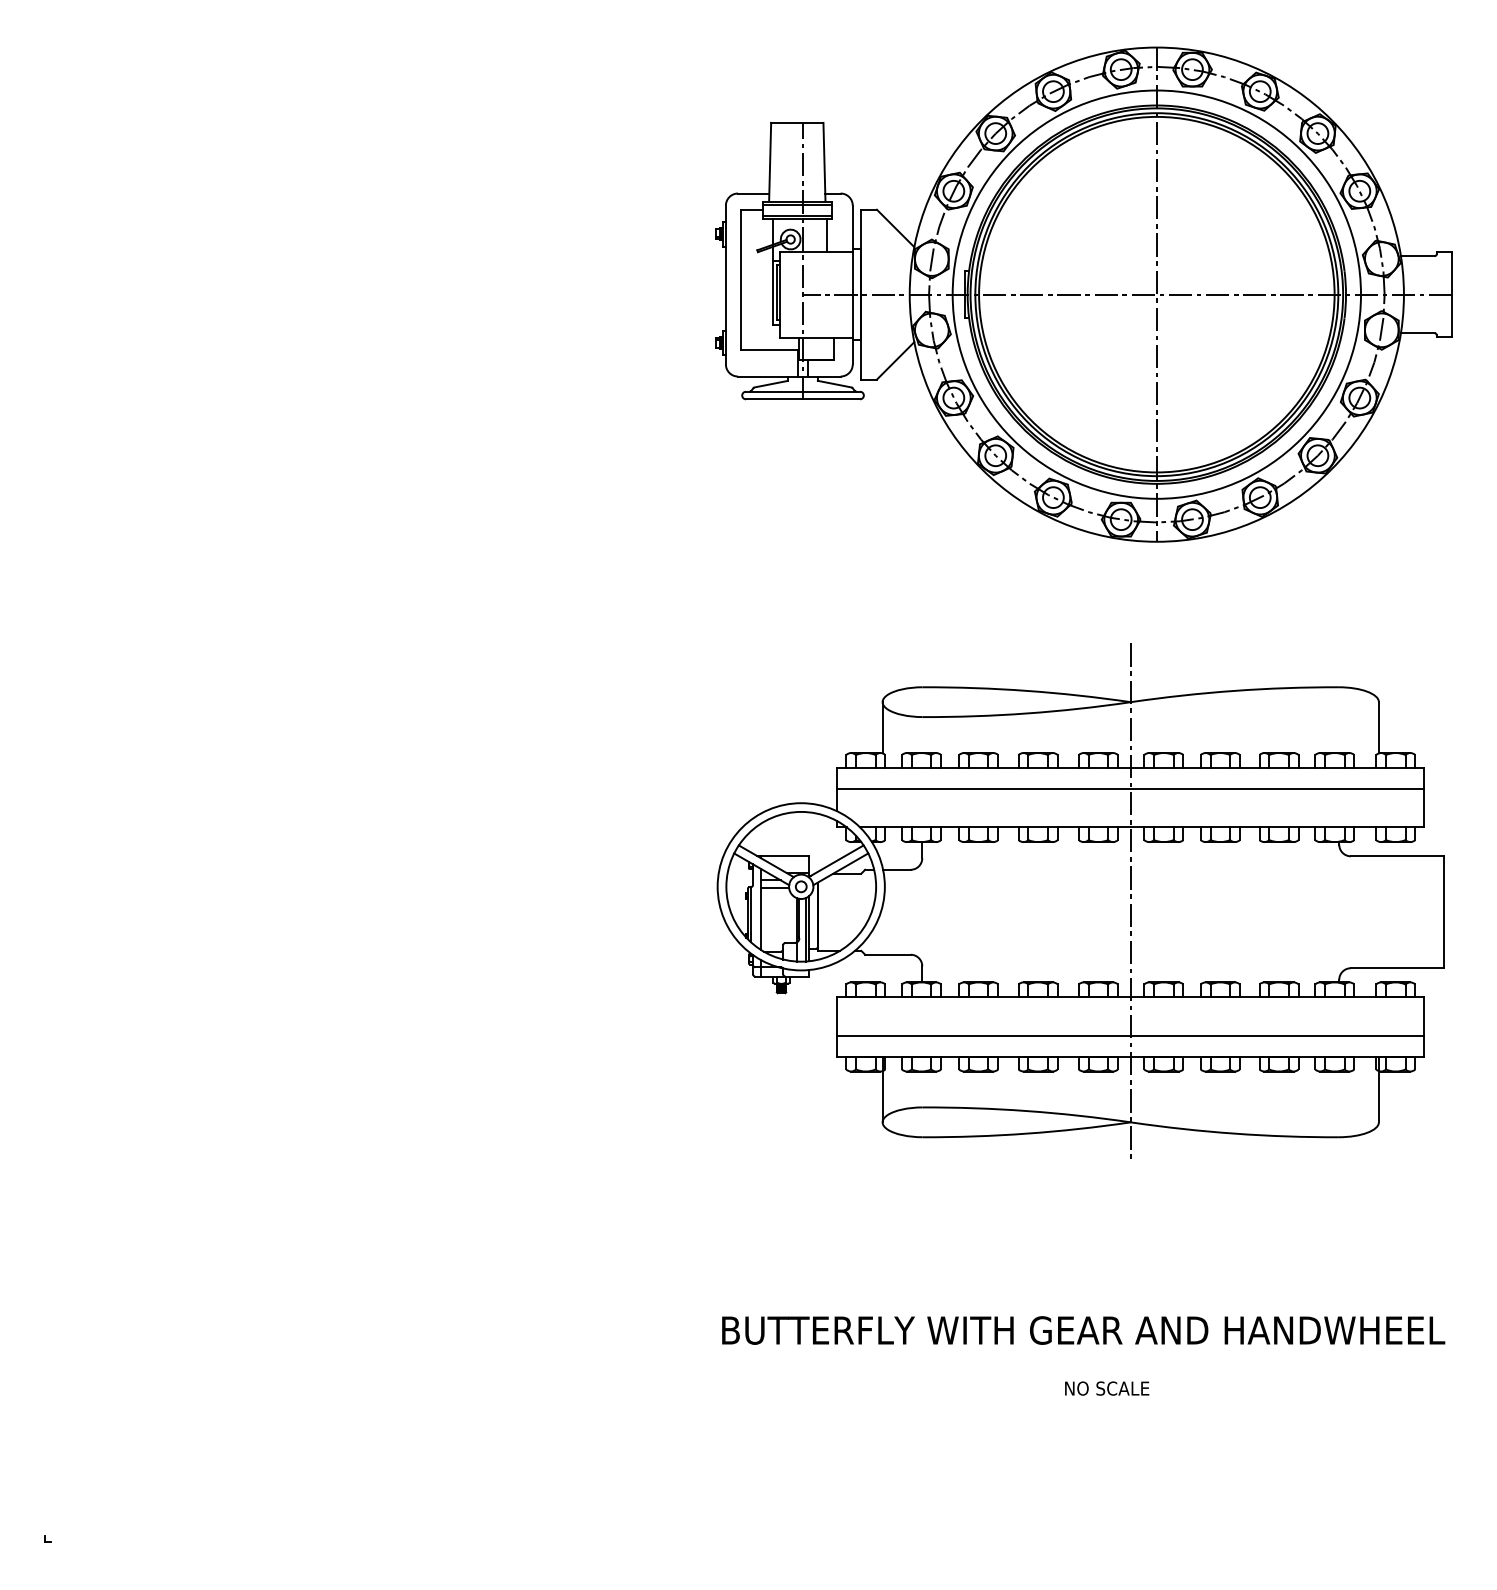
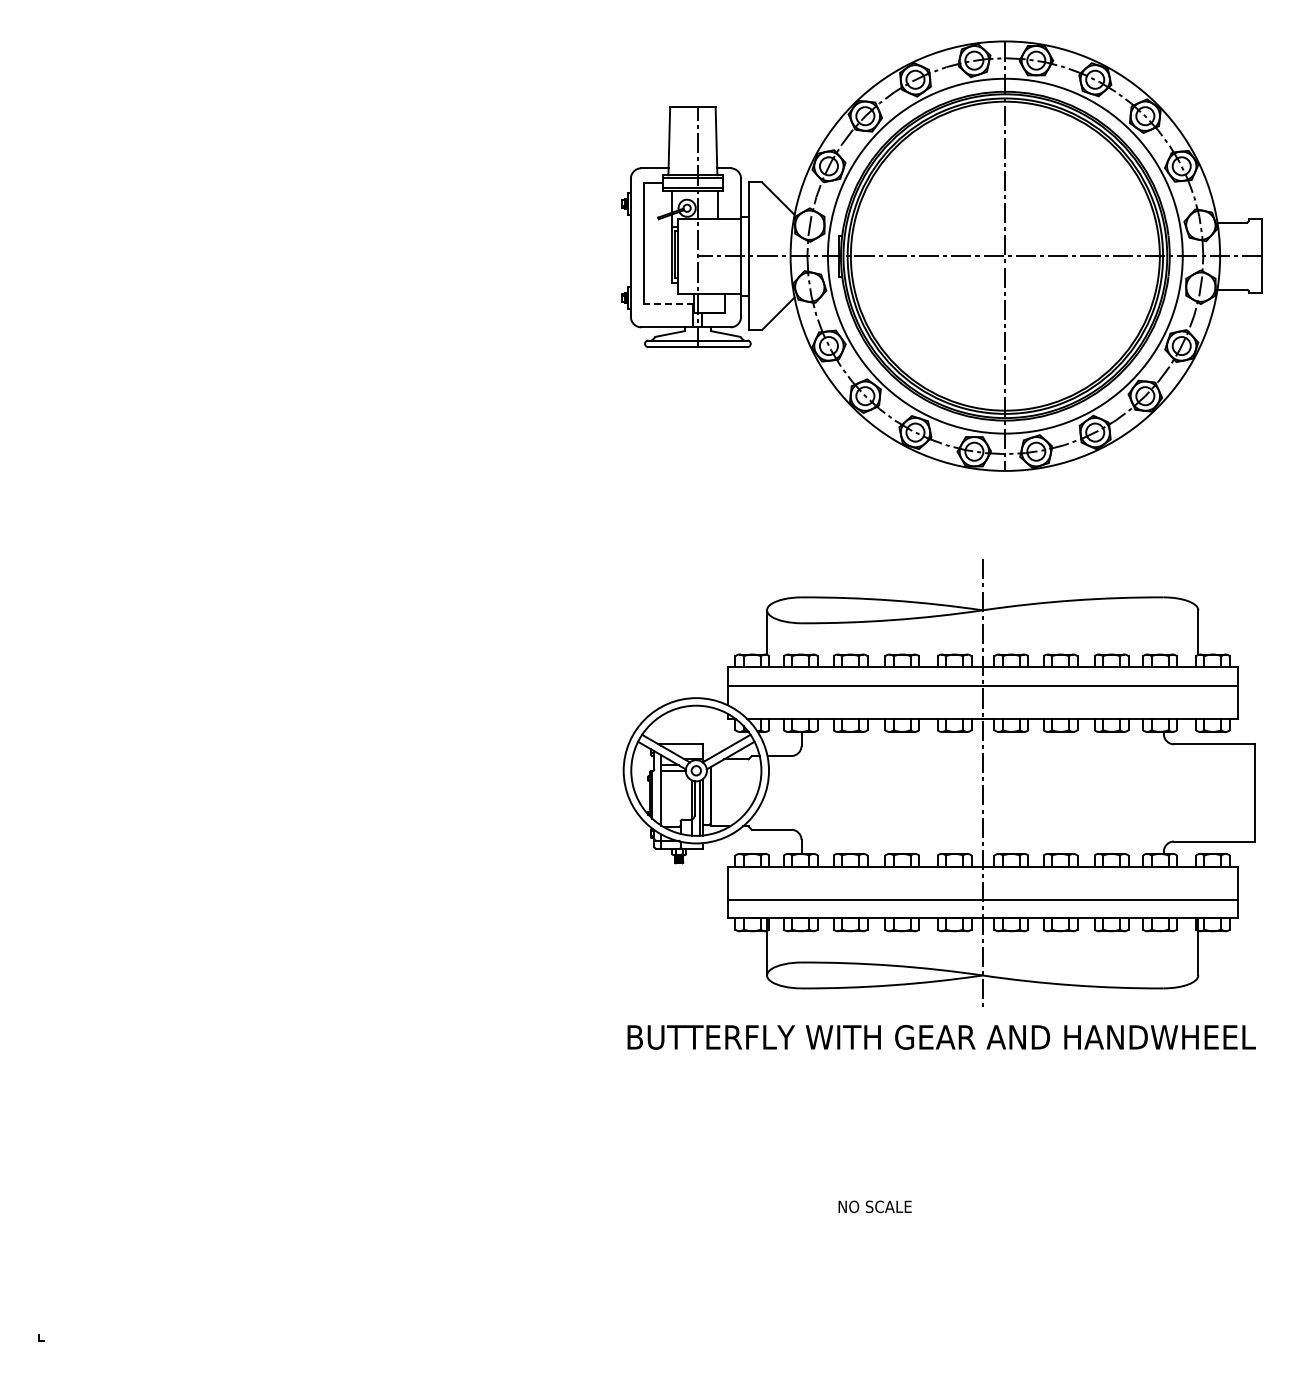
line: (769, 350) -> (668, 304), solid -> dashed
text: (1083, 1330) -> (941, 1037), moved
text: (1106, 1388) -> (874, 1206), moved

